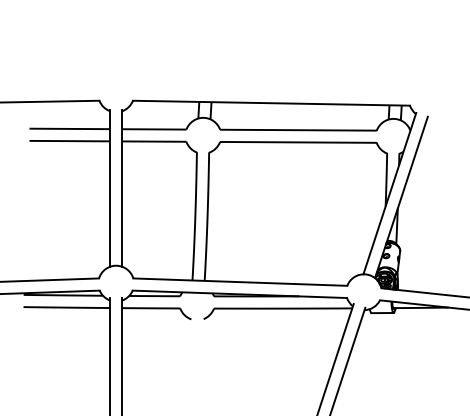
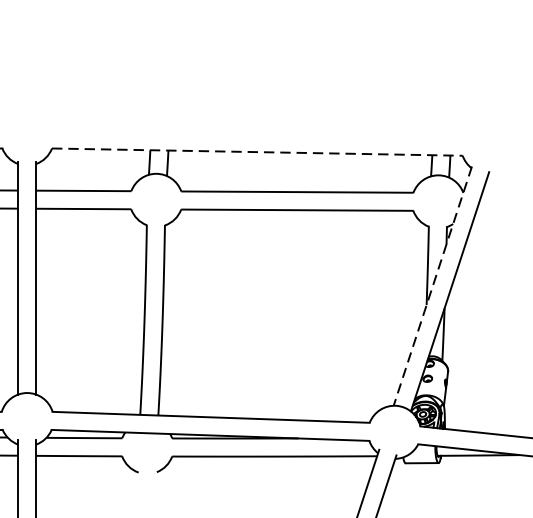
line: (271, 103) -> (257, 152), solid -> dashed
line: (389, 193) -> (432, 285), solid -> dashed

